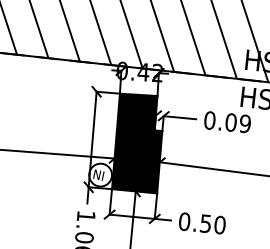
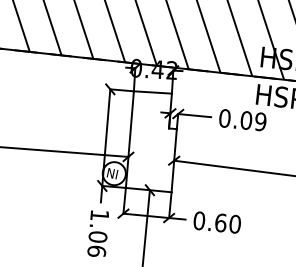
fill: (136, 143) -> (150, 141), removed
text: (205, 223) -> (220, 222), 0.50 -> 0.60

